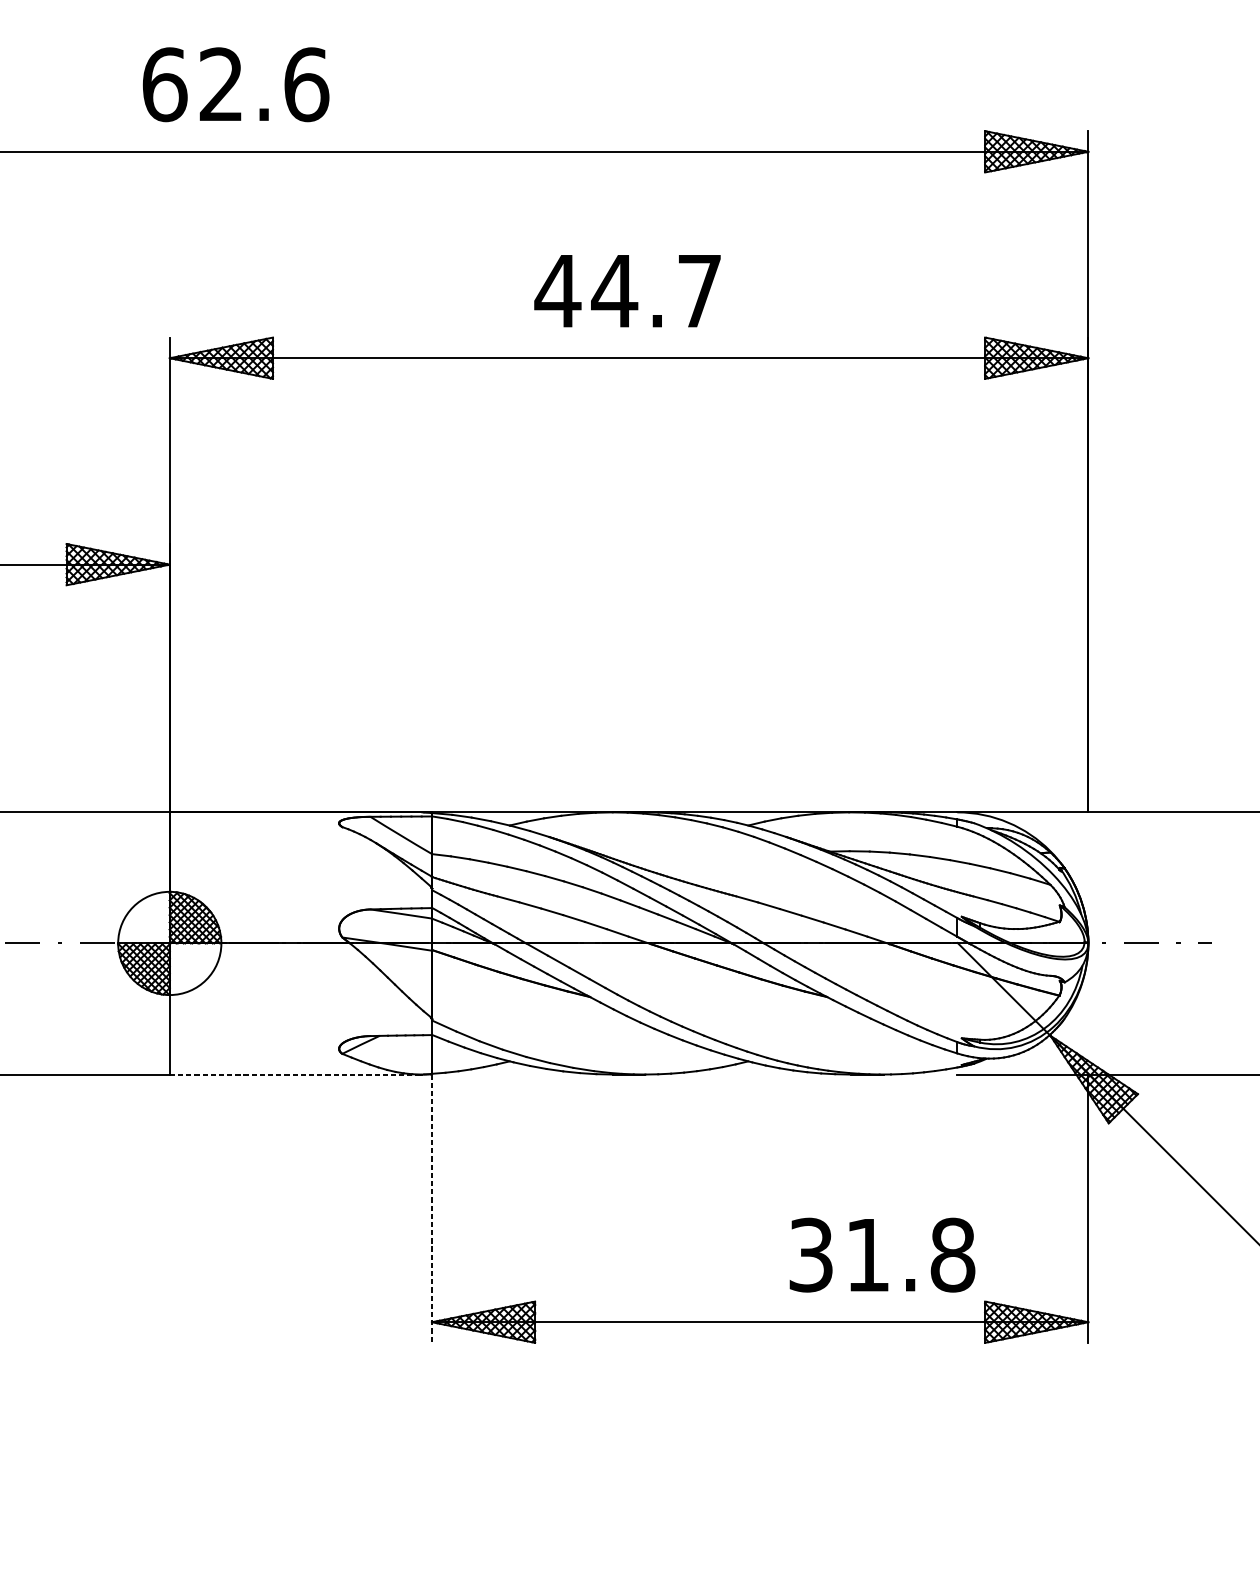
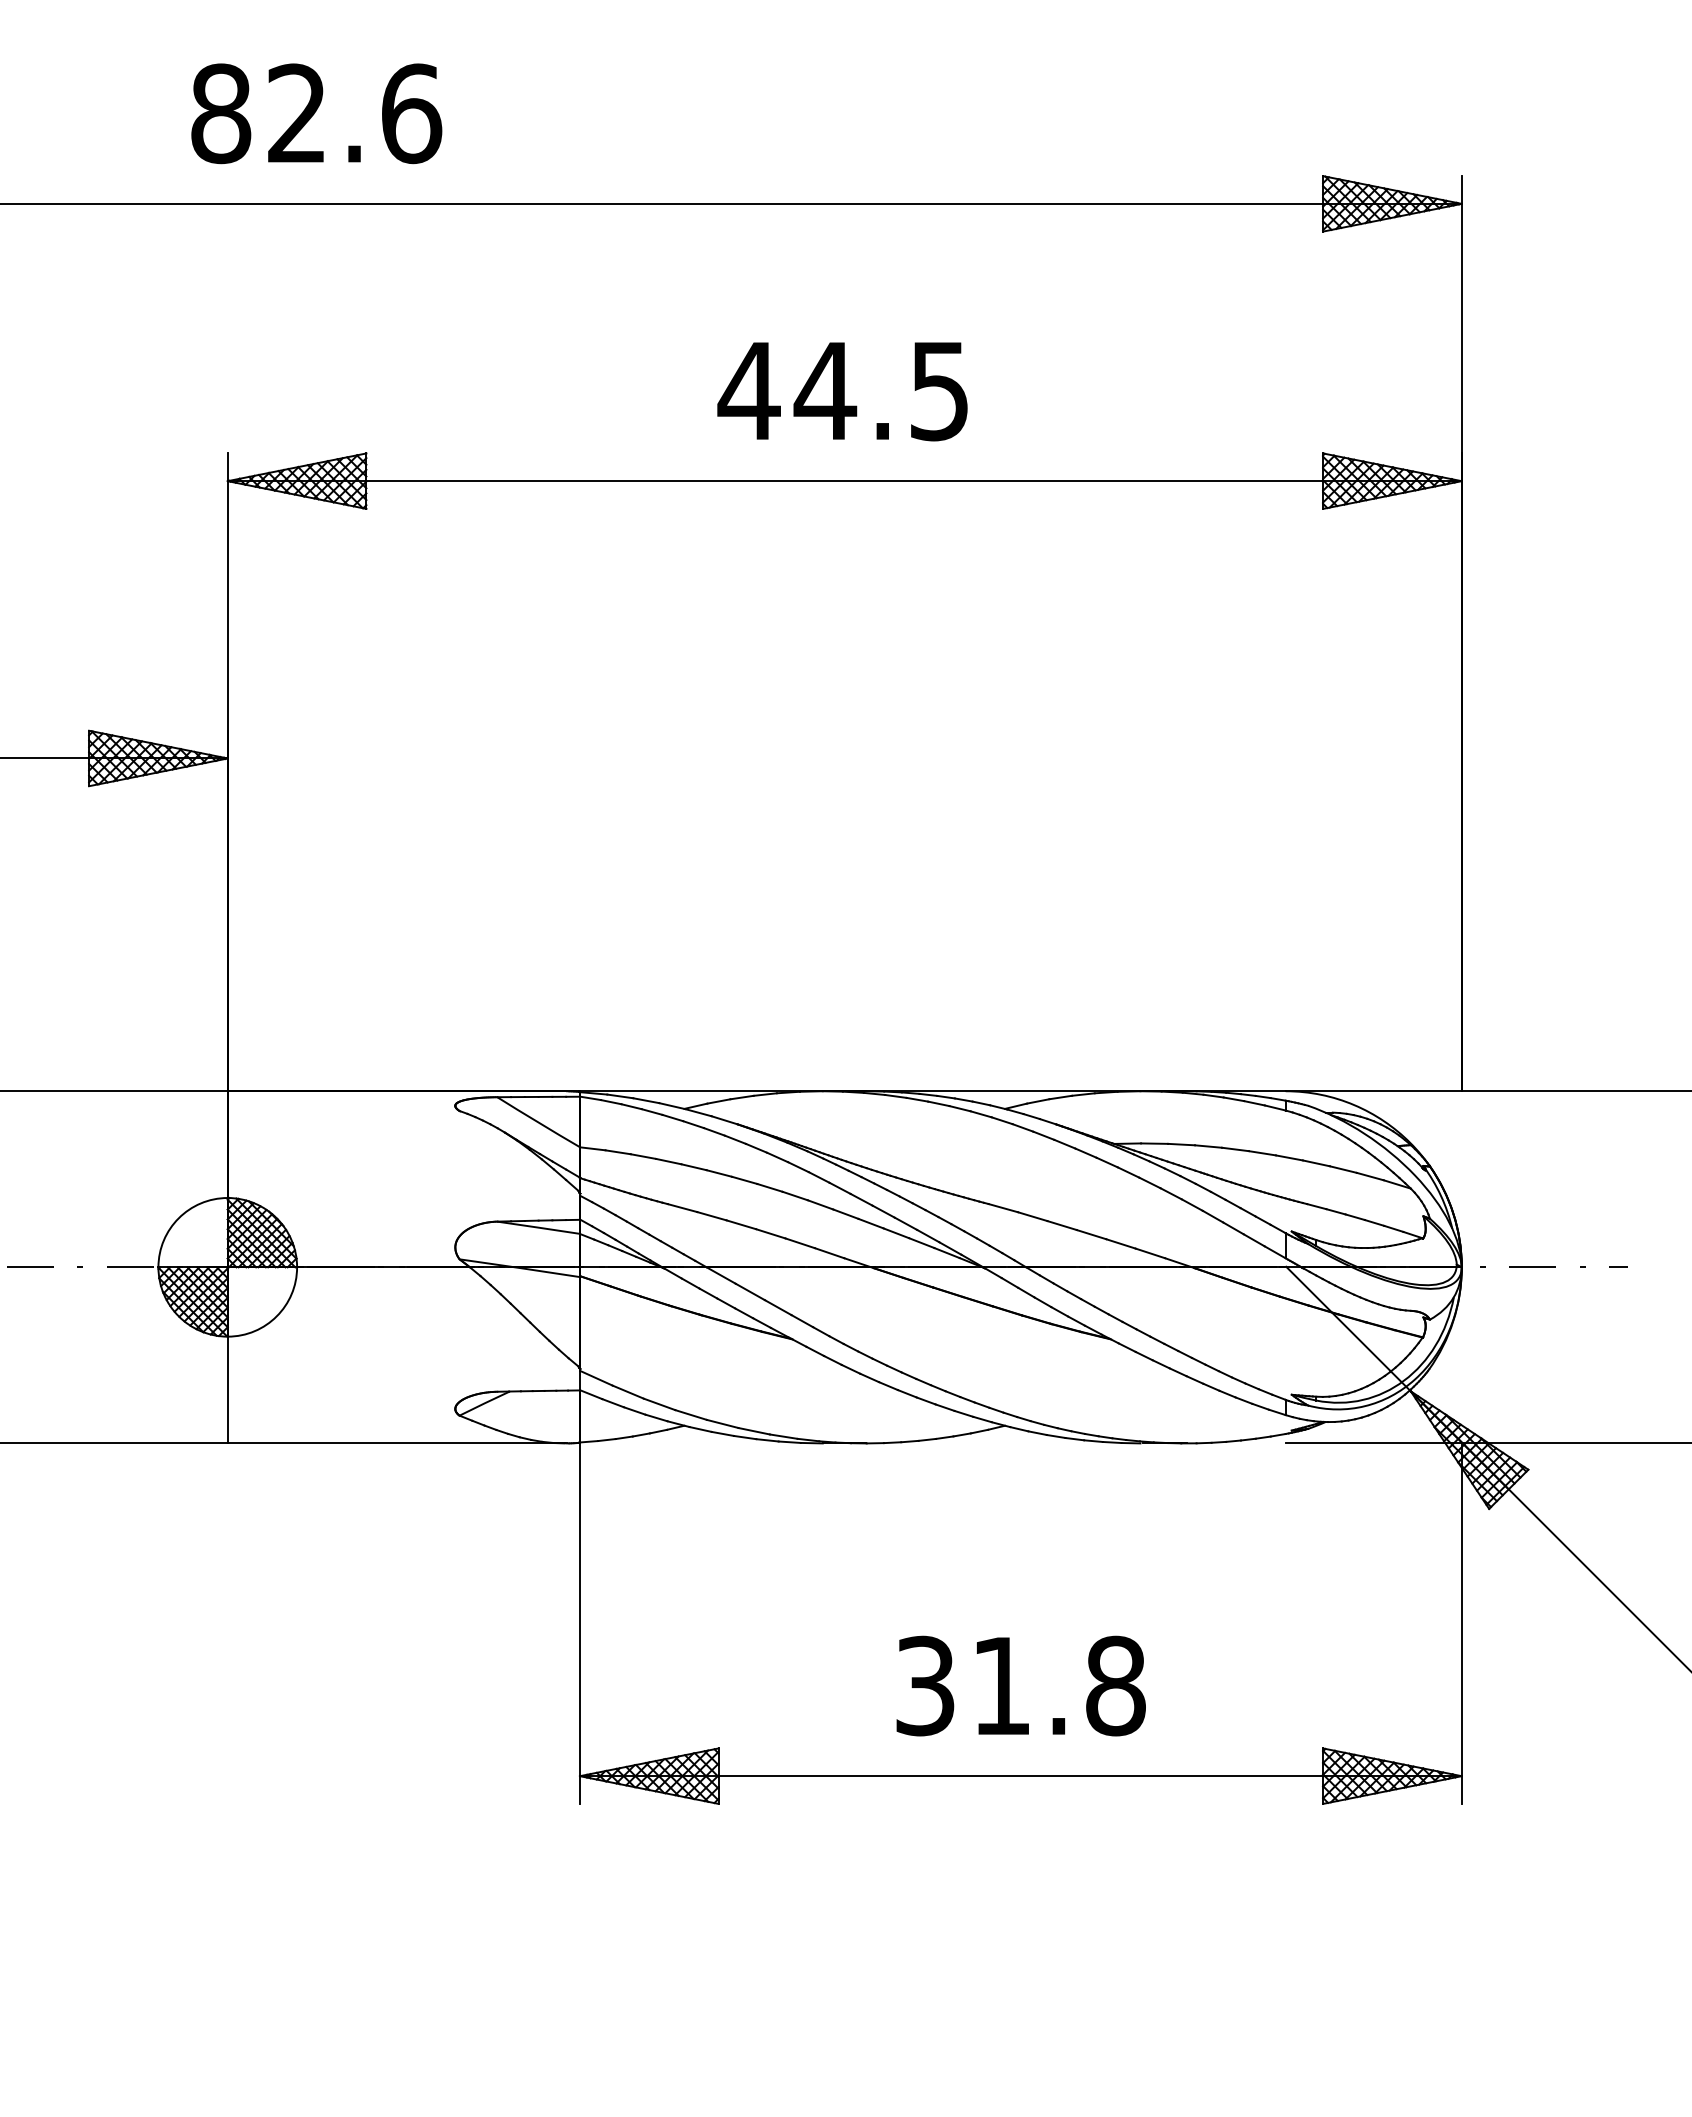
text: (165, 84) -> (221, 113), 62.6 -> 82.6
text: (699, 291) -> (939, 391), 44.7 -> 44.5
line: (295, 1074) -> (396, 1443), dashed -> solid
line: (431, 1209) -> (579, 1624), dashed -> solid
text: (881, 1254) -> (1020, 1685), moved

